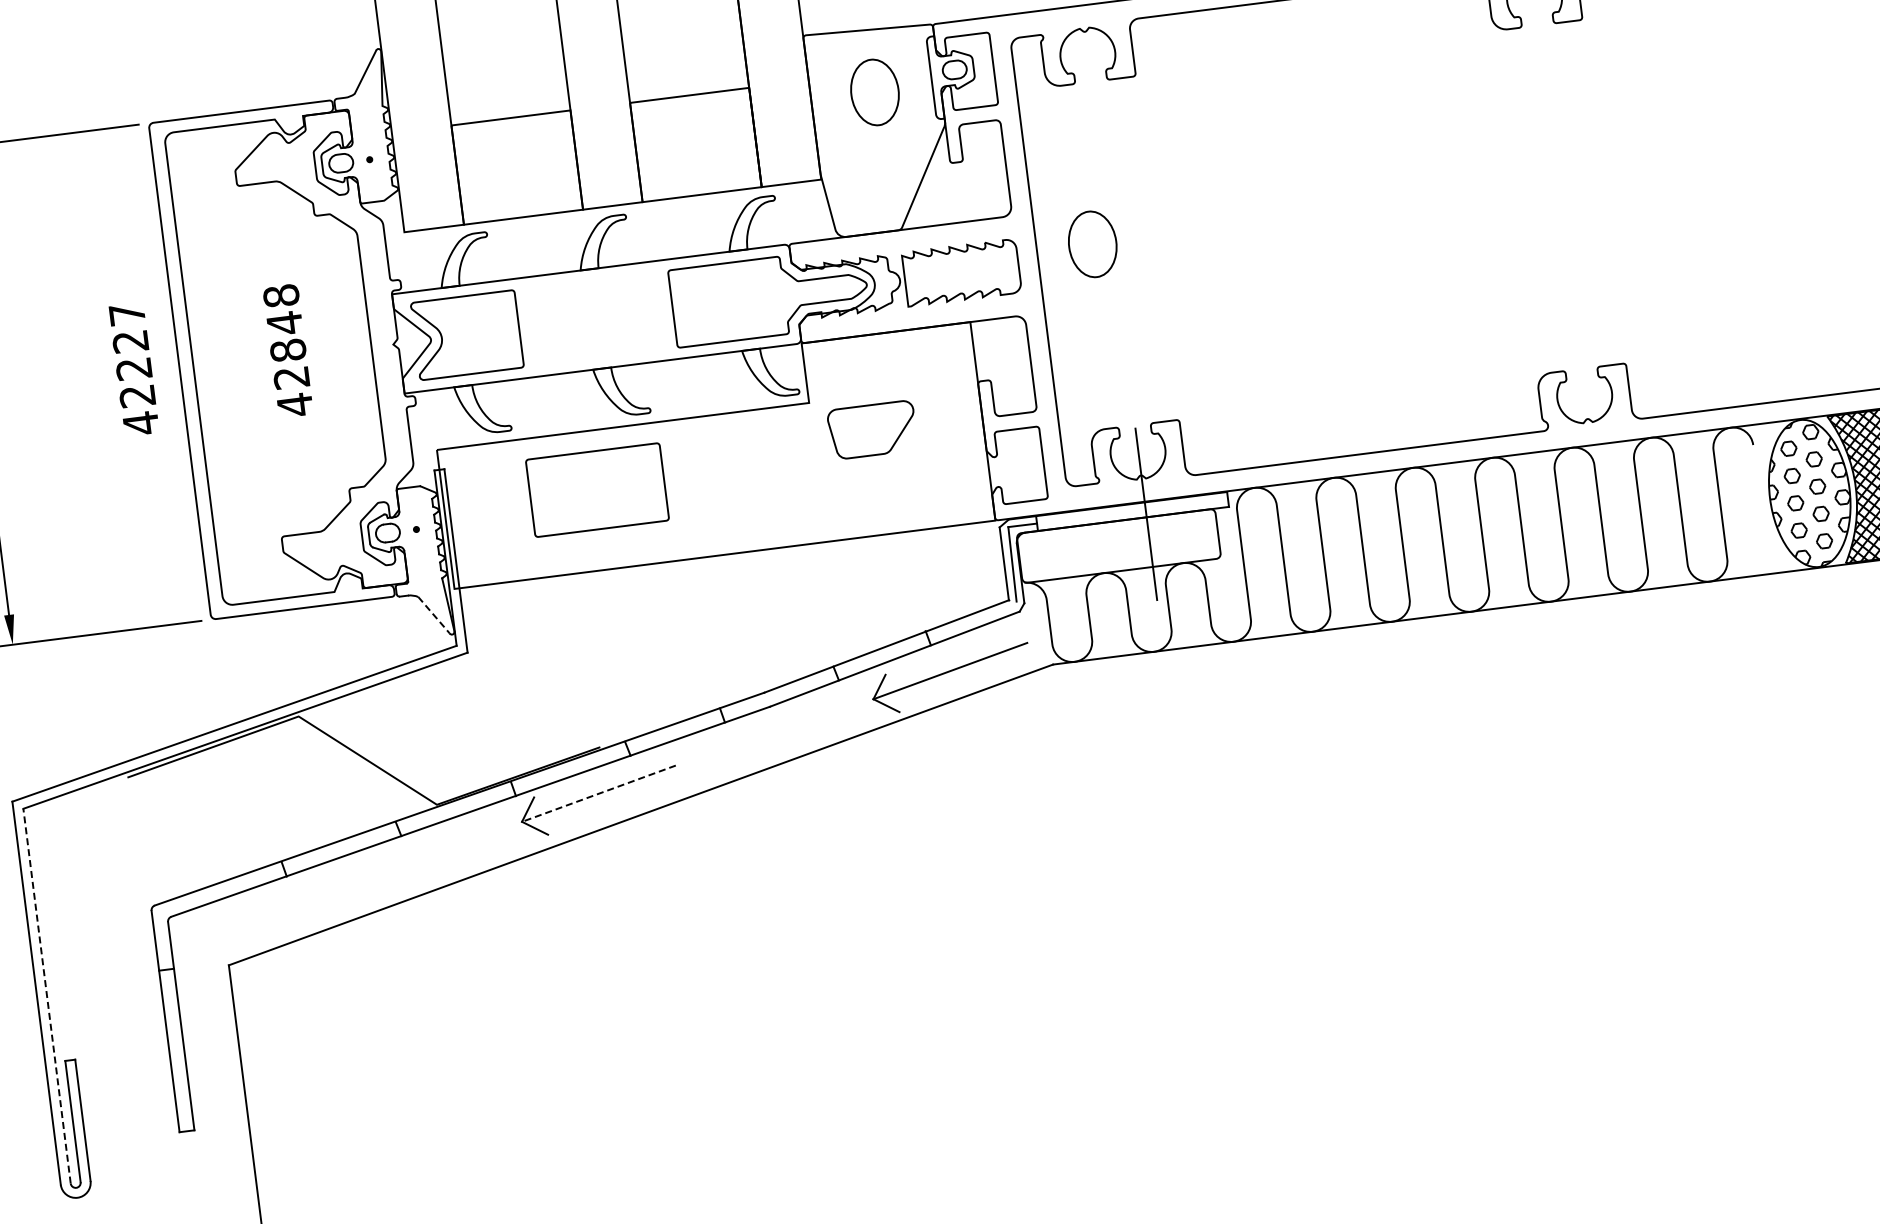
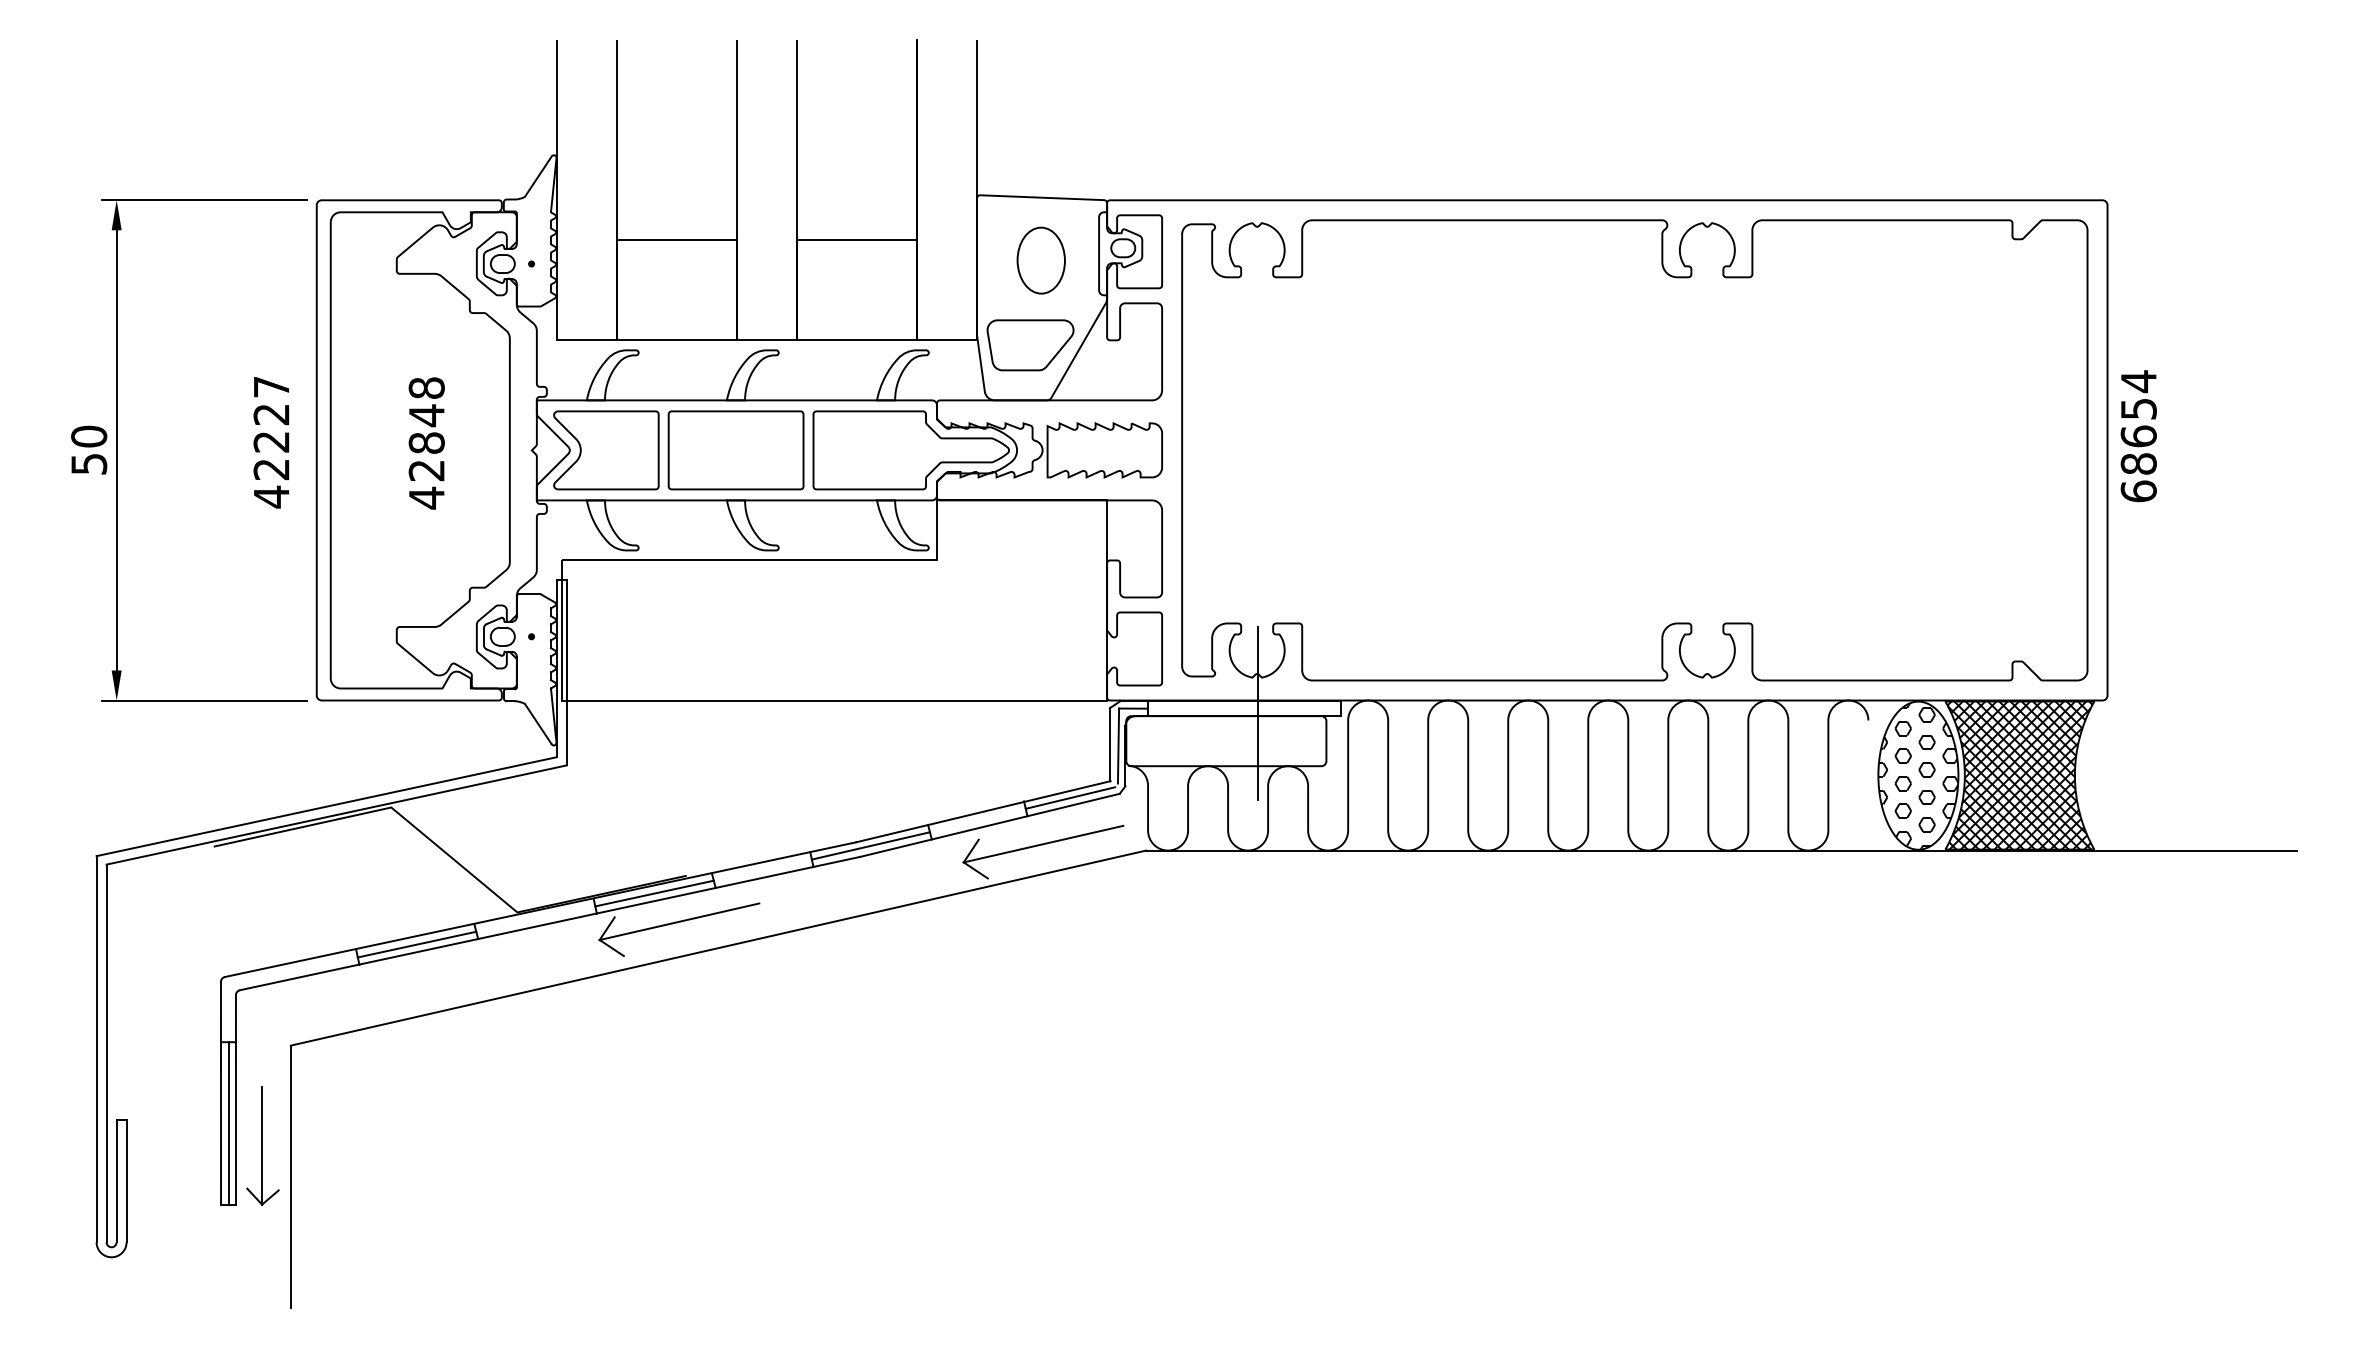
part: (1091, 244) -> (1237, 438), removed
part: (872, 430) -> (1030, 345), moved
part: (596, 490) -> (735, 450), moved
line: (434, 614) -> (538, 723), dashed -> solid
line: (971, 621) -> (1070, 797), added
line: (778, 694) -> (870, 845), added
line: (570, 768) -> (654, 893), added
line: (598, 793) -> (679, 921), dashed -> solid
line: (340, 849) -> (416, 944), added
line: (46, 996) -> (106, 1053), dashed -> solid
line: (176, 1050) -> (228, 1123), added
part: (213, 1067) -> (262, 1145), added

